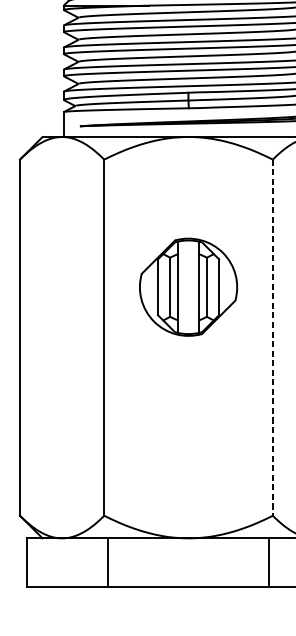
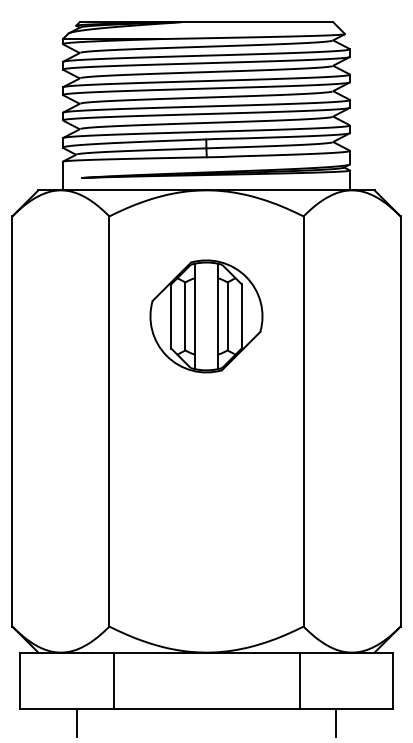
part: (188, 287) -> (206, 316), moved
line: (272, 338) -> (303, 422), dashed -> solid
line: (75, 599) -> (76, 722), added

